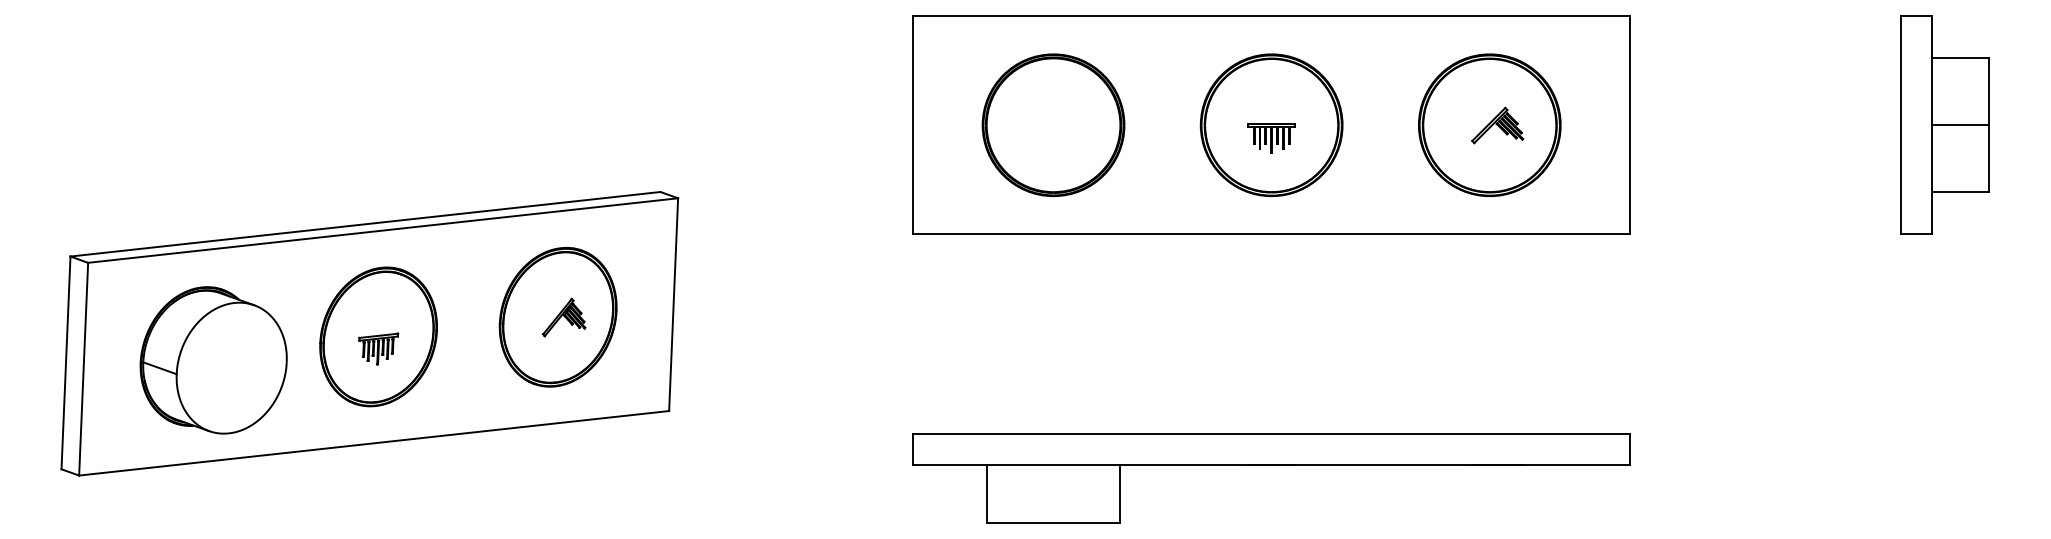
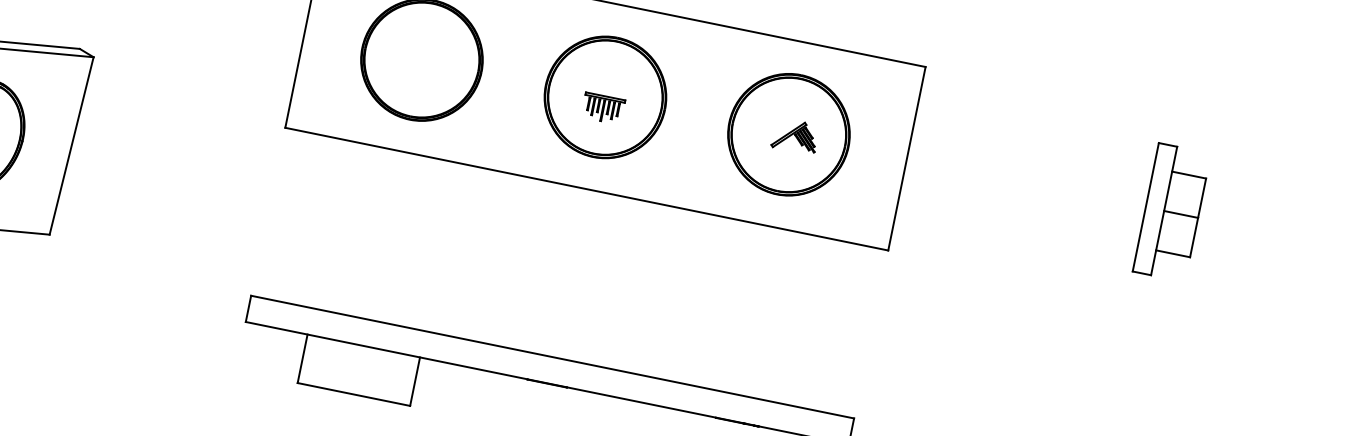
part: (1944, 124) -> (1171, 211), size x0.7

